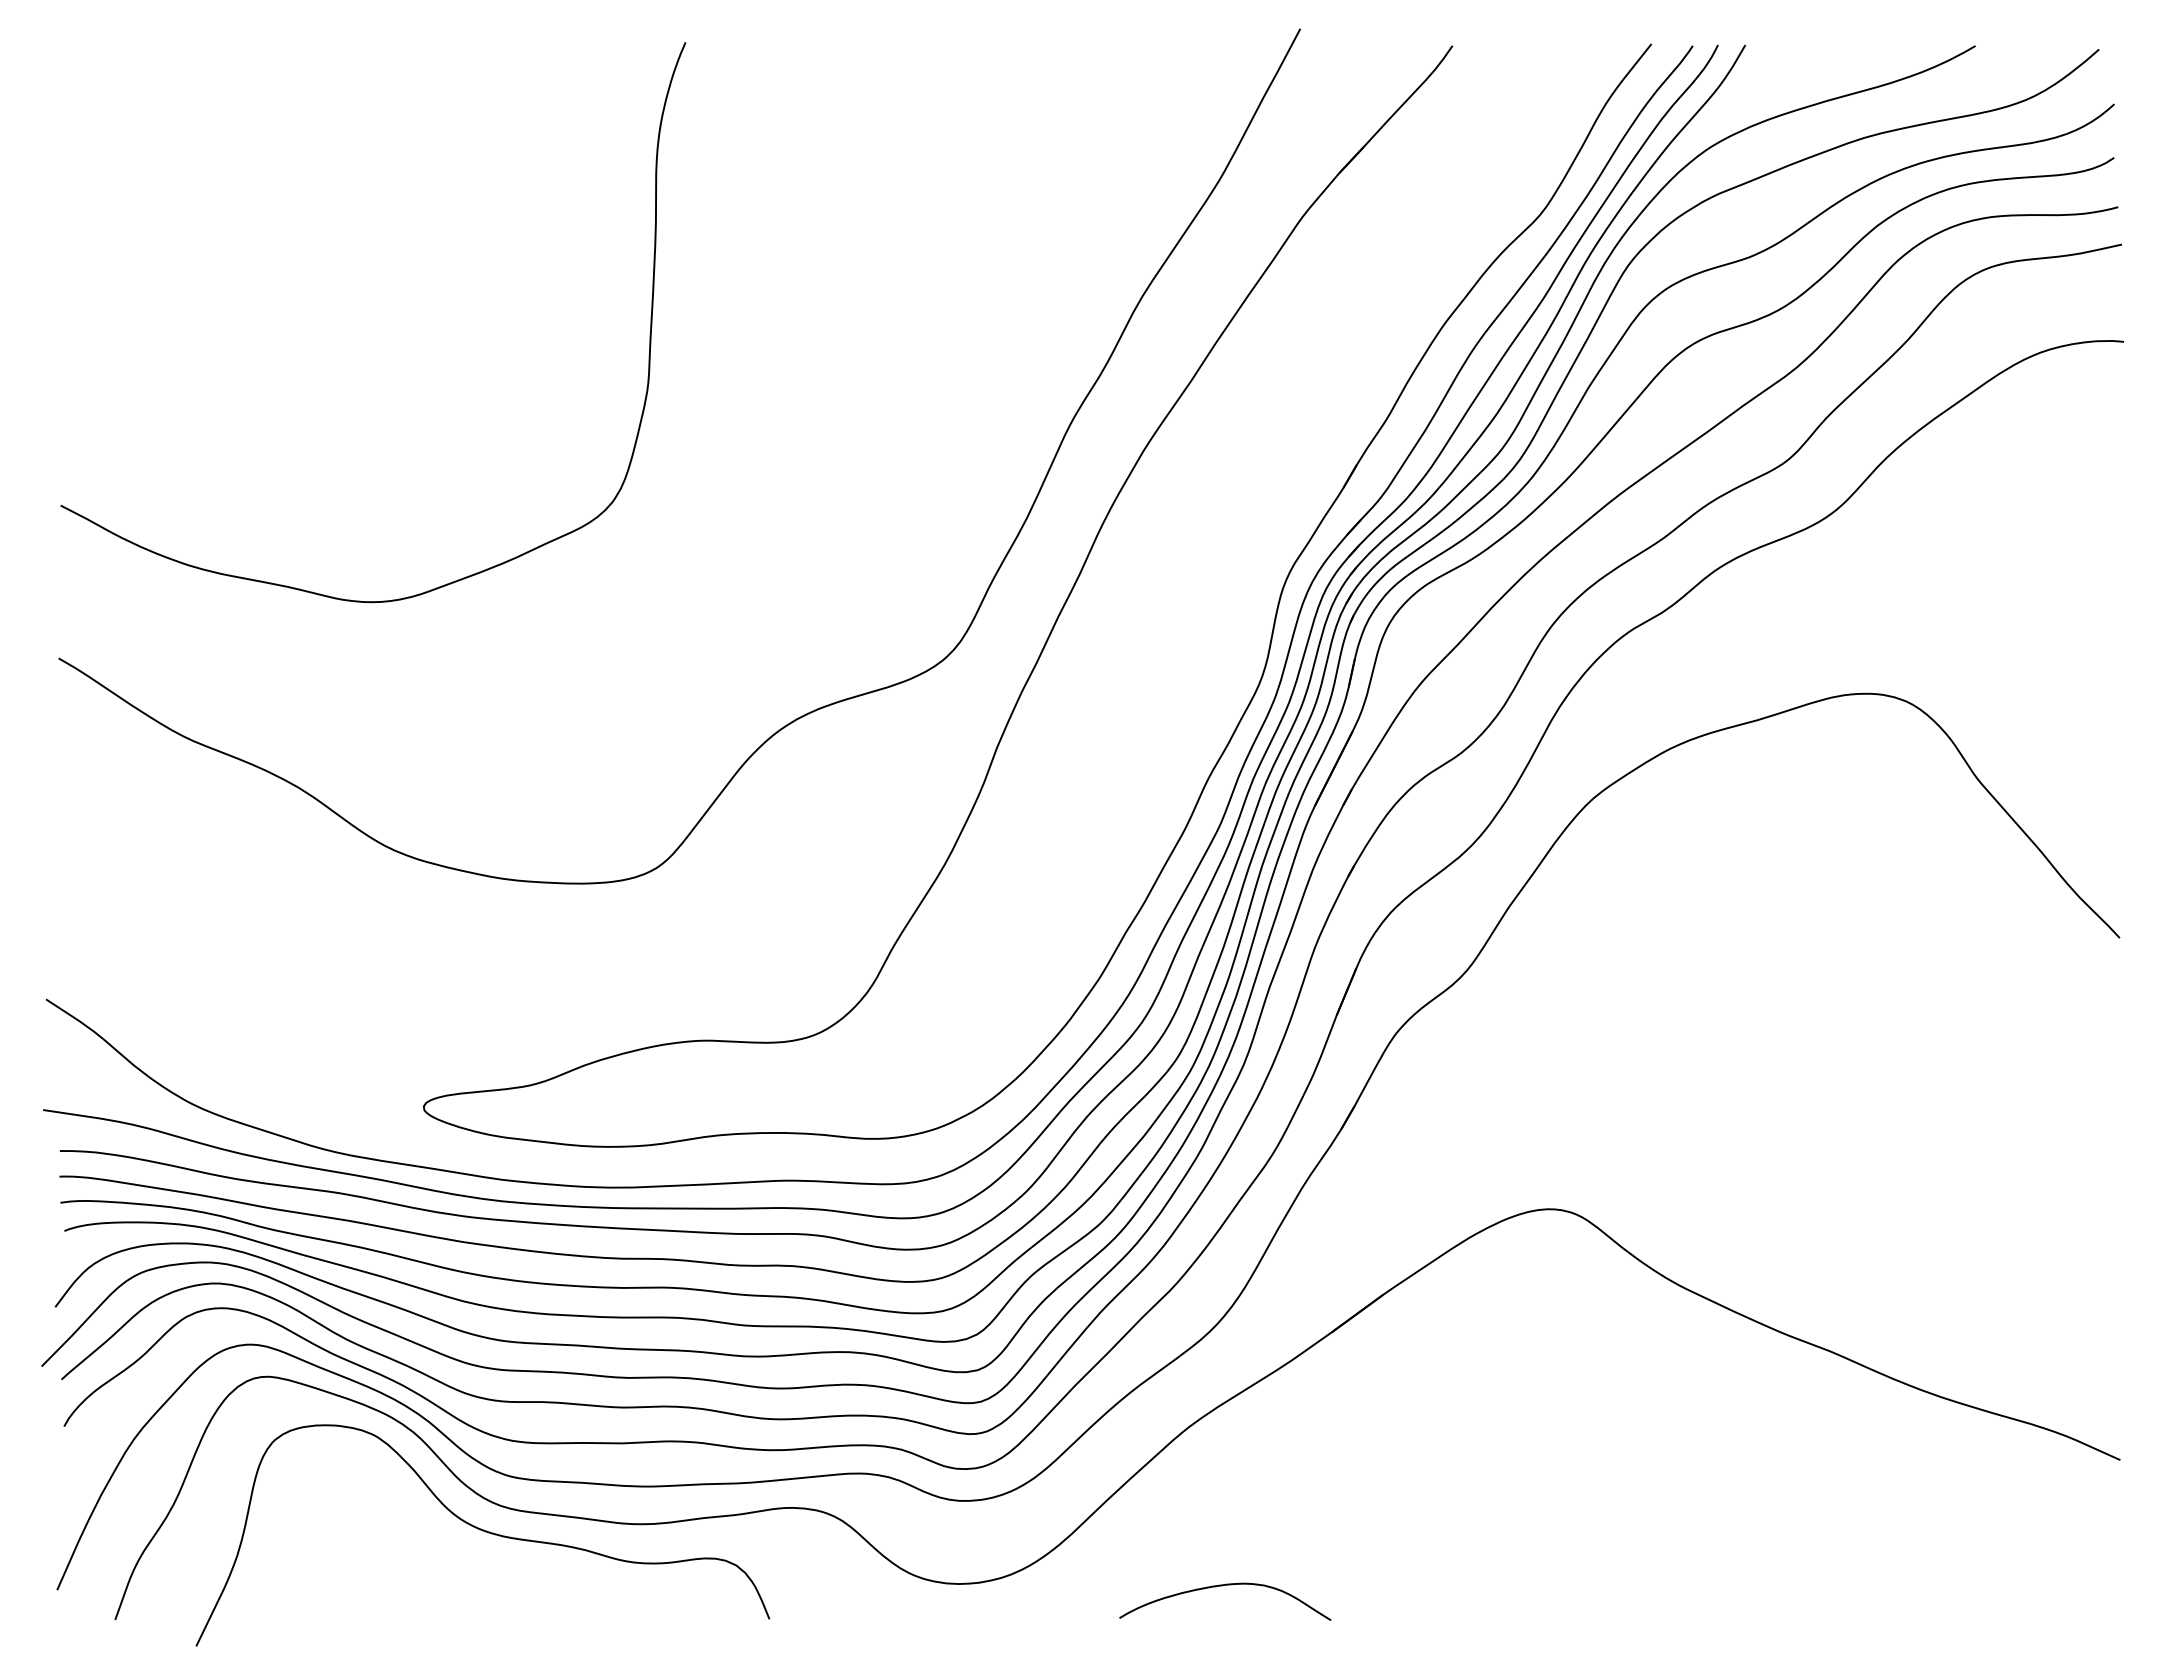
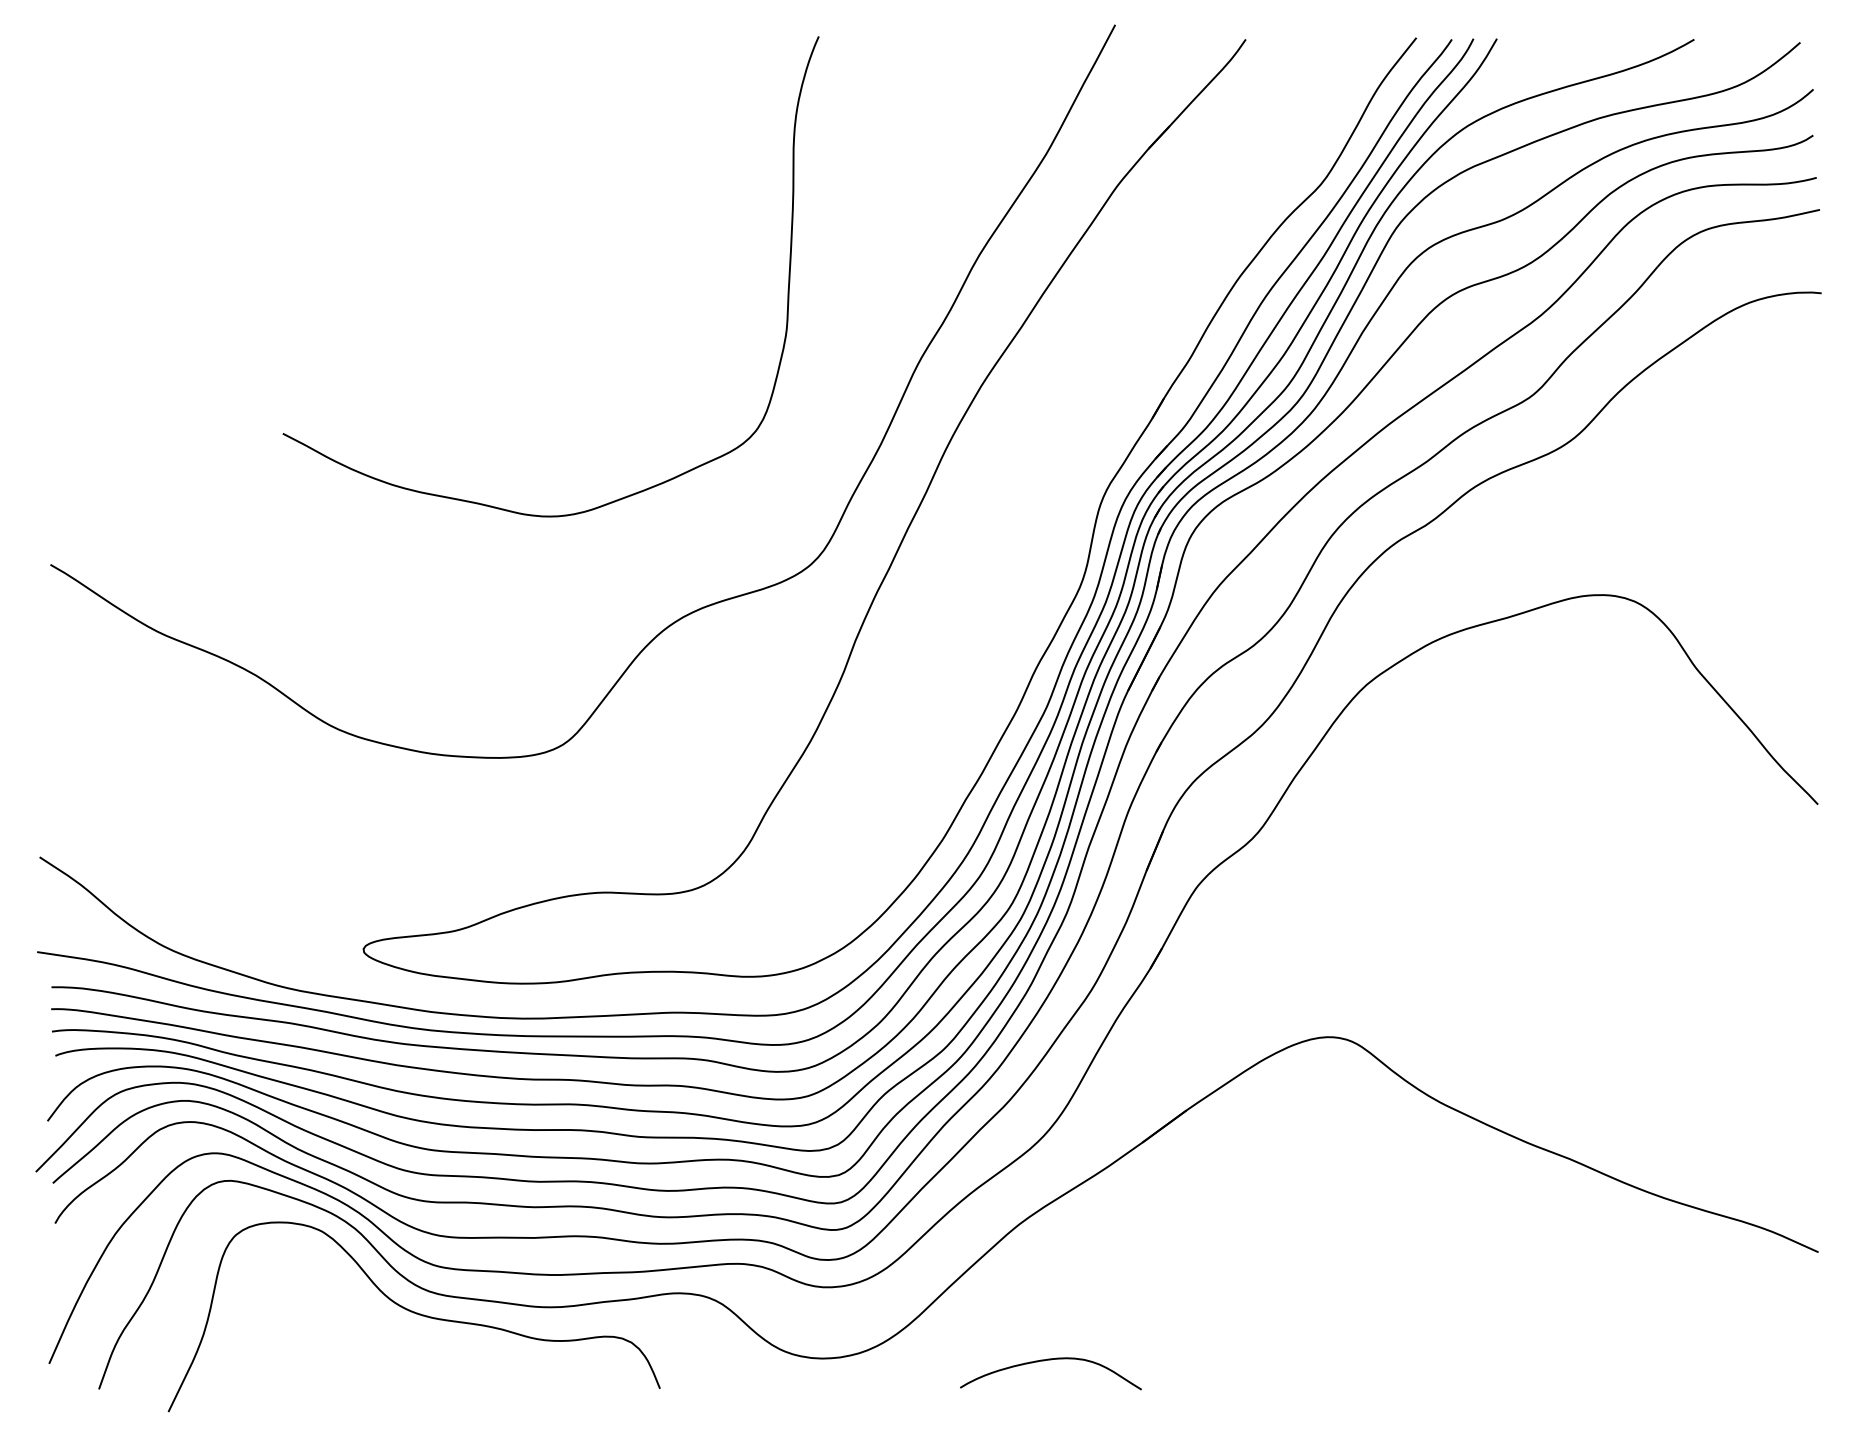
curve: (465, 576) -> (630, 494), moved

